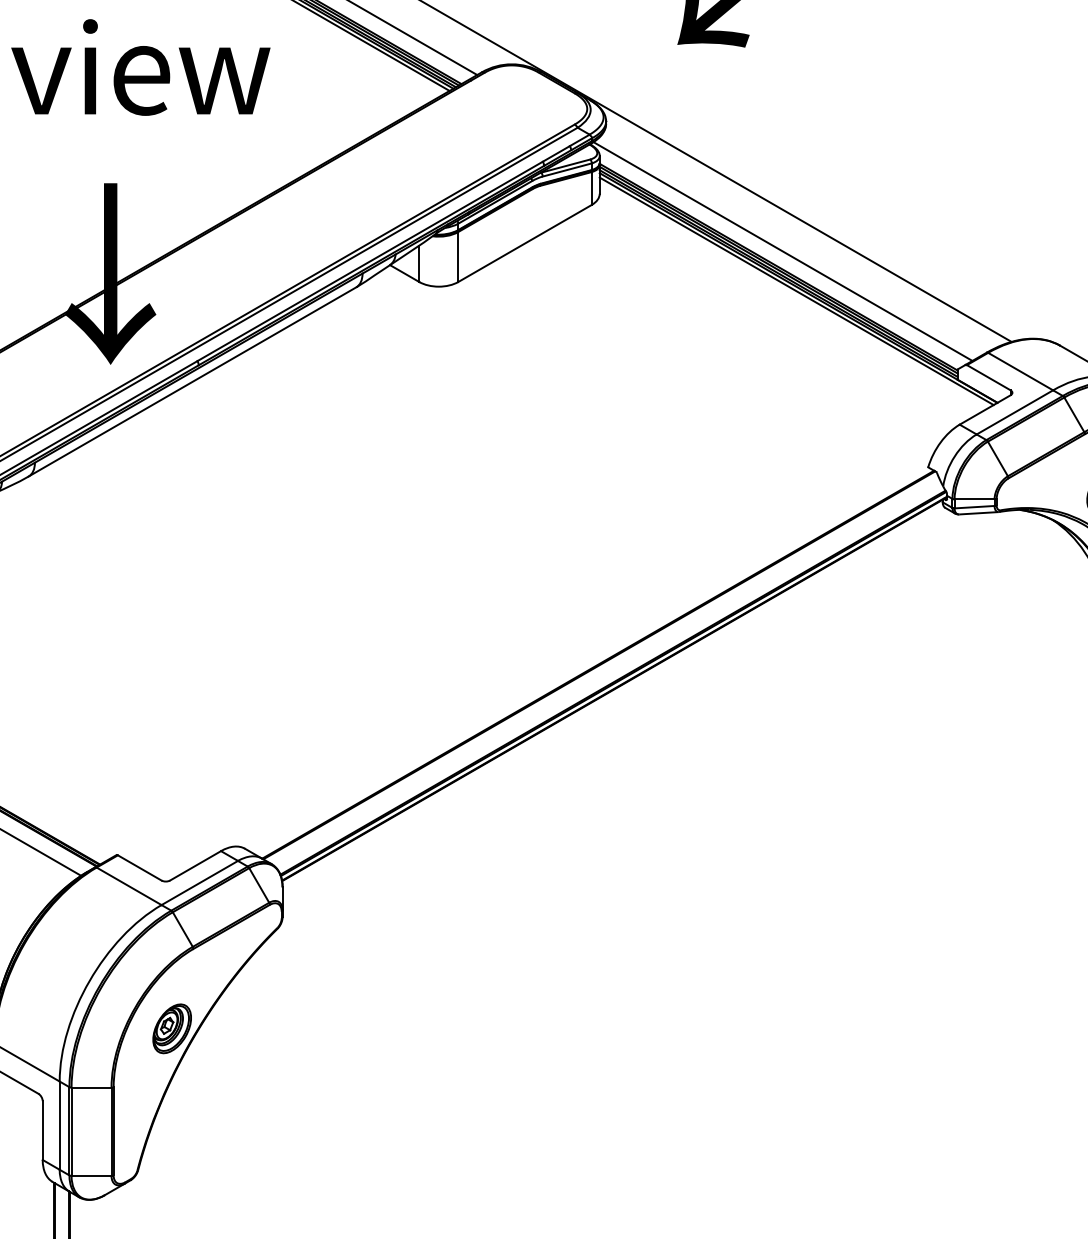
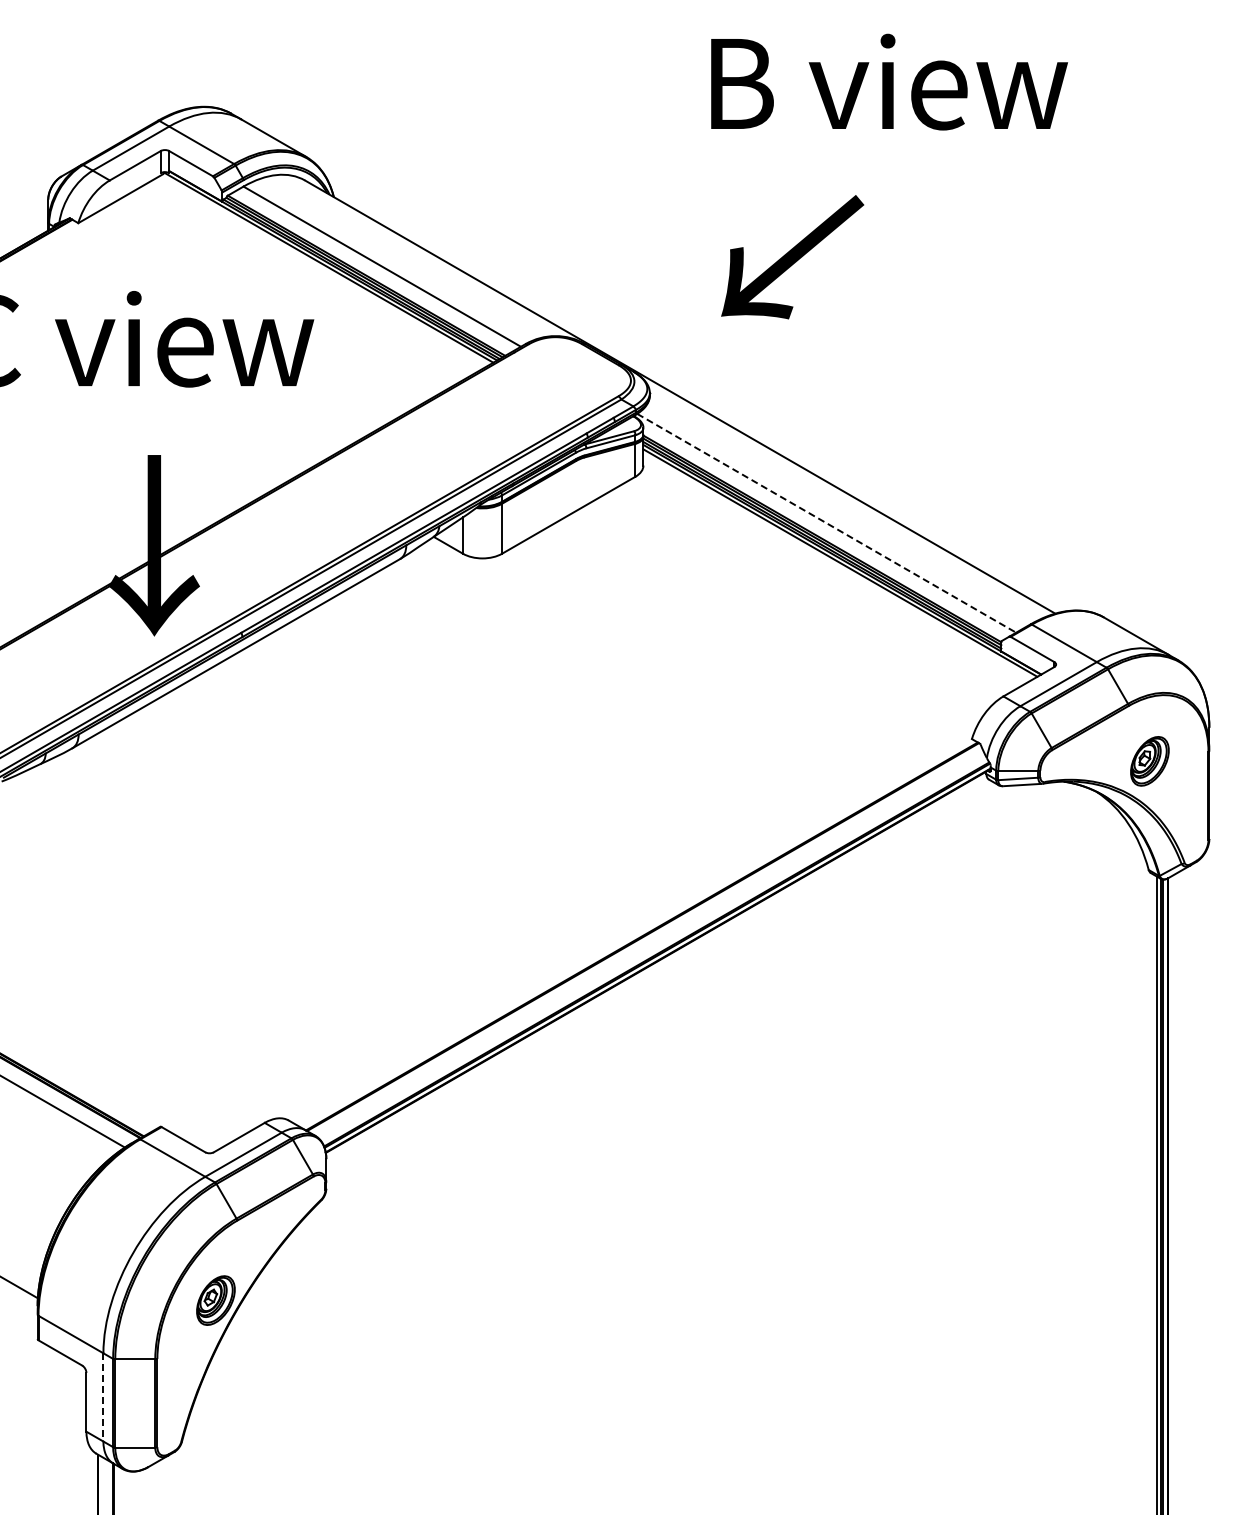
line: (782, 251) -> (826, 523), solid -> dashed
line: (59, 1125) -> (103, 1397), solid -> dashed

